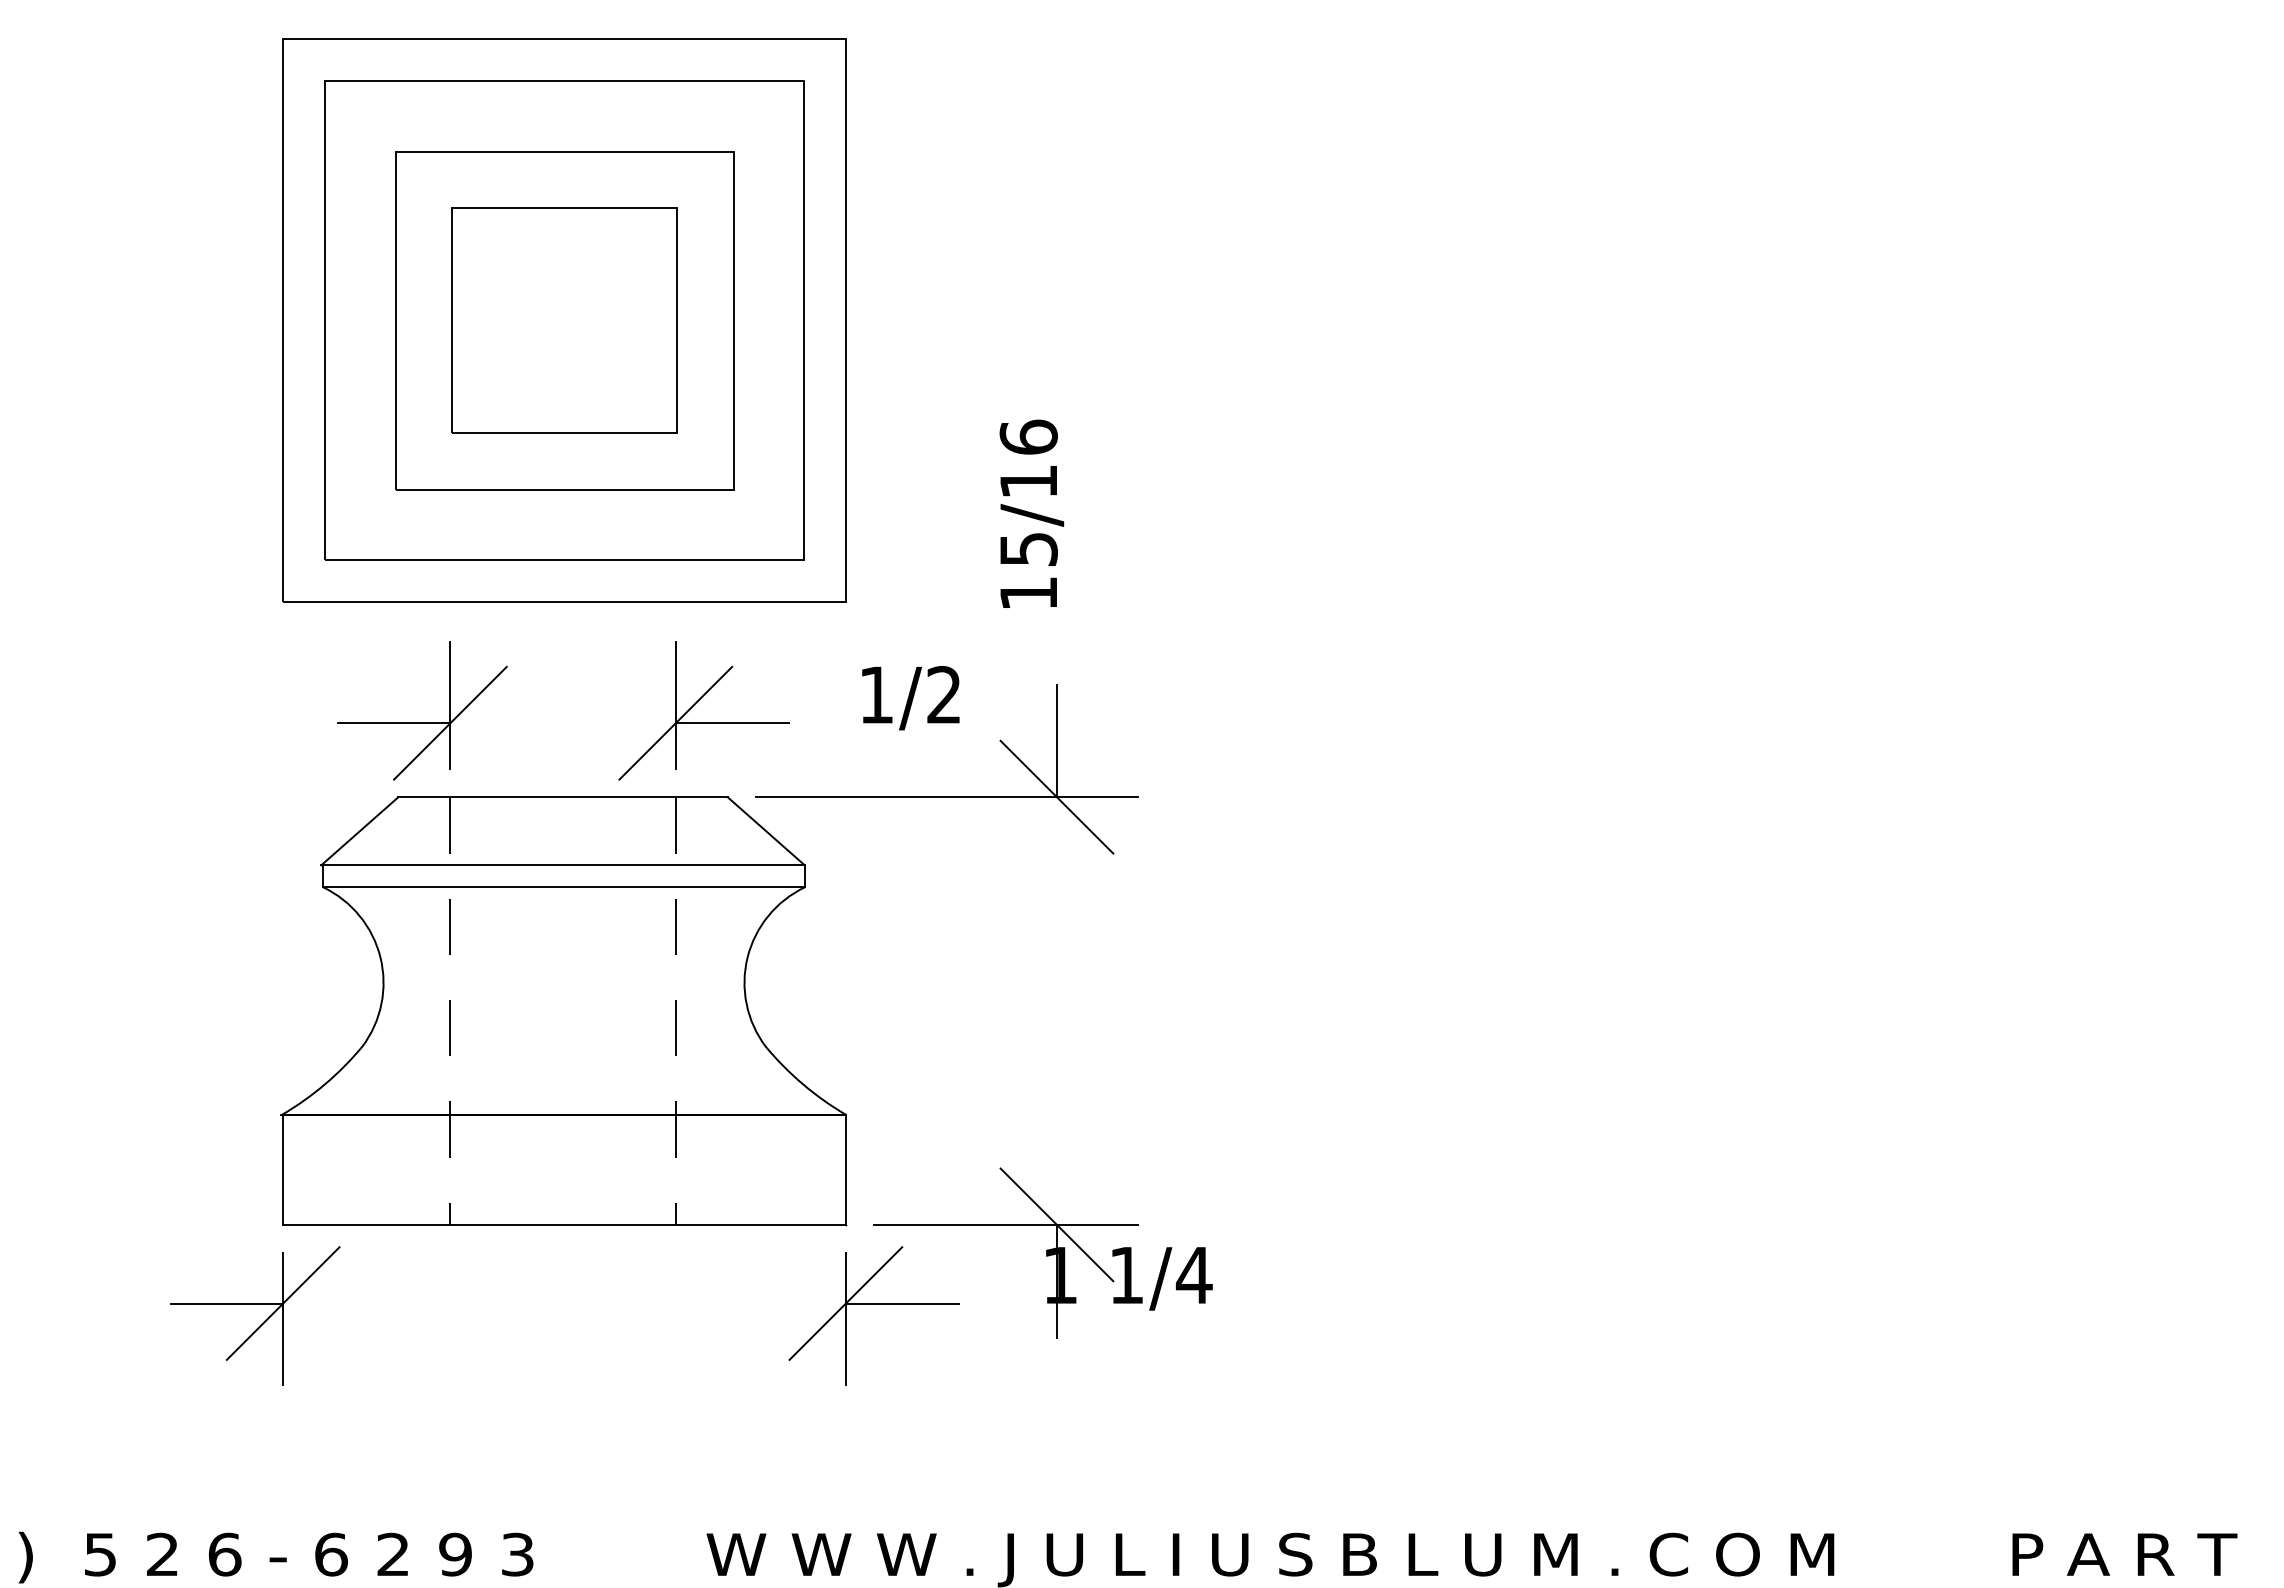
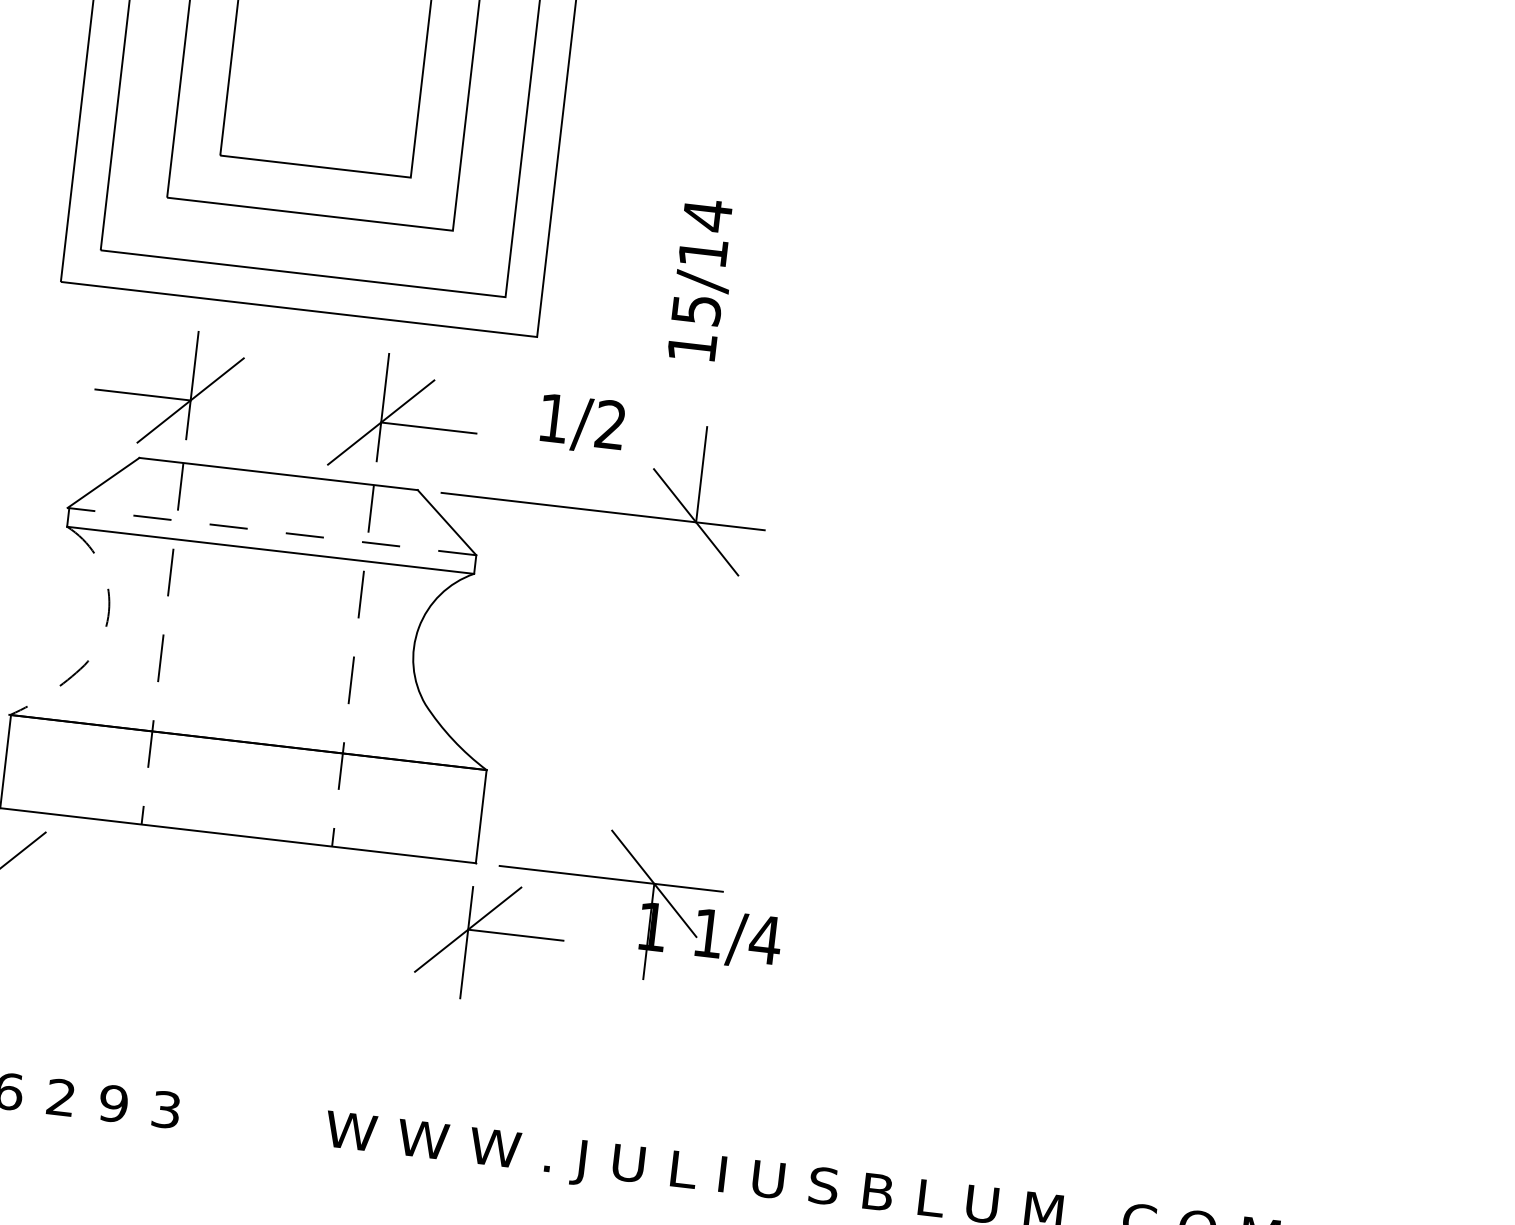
text: (1028, 437) -> (707, 215), 15/16 -> 15/14
line: (563, 865) -> (272, 531), solid -> dashed
line: (379, 1011) -> (102, 637), solid -> dashed

